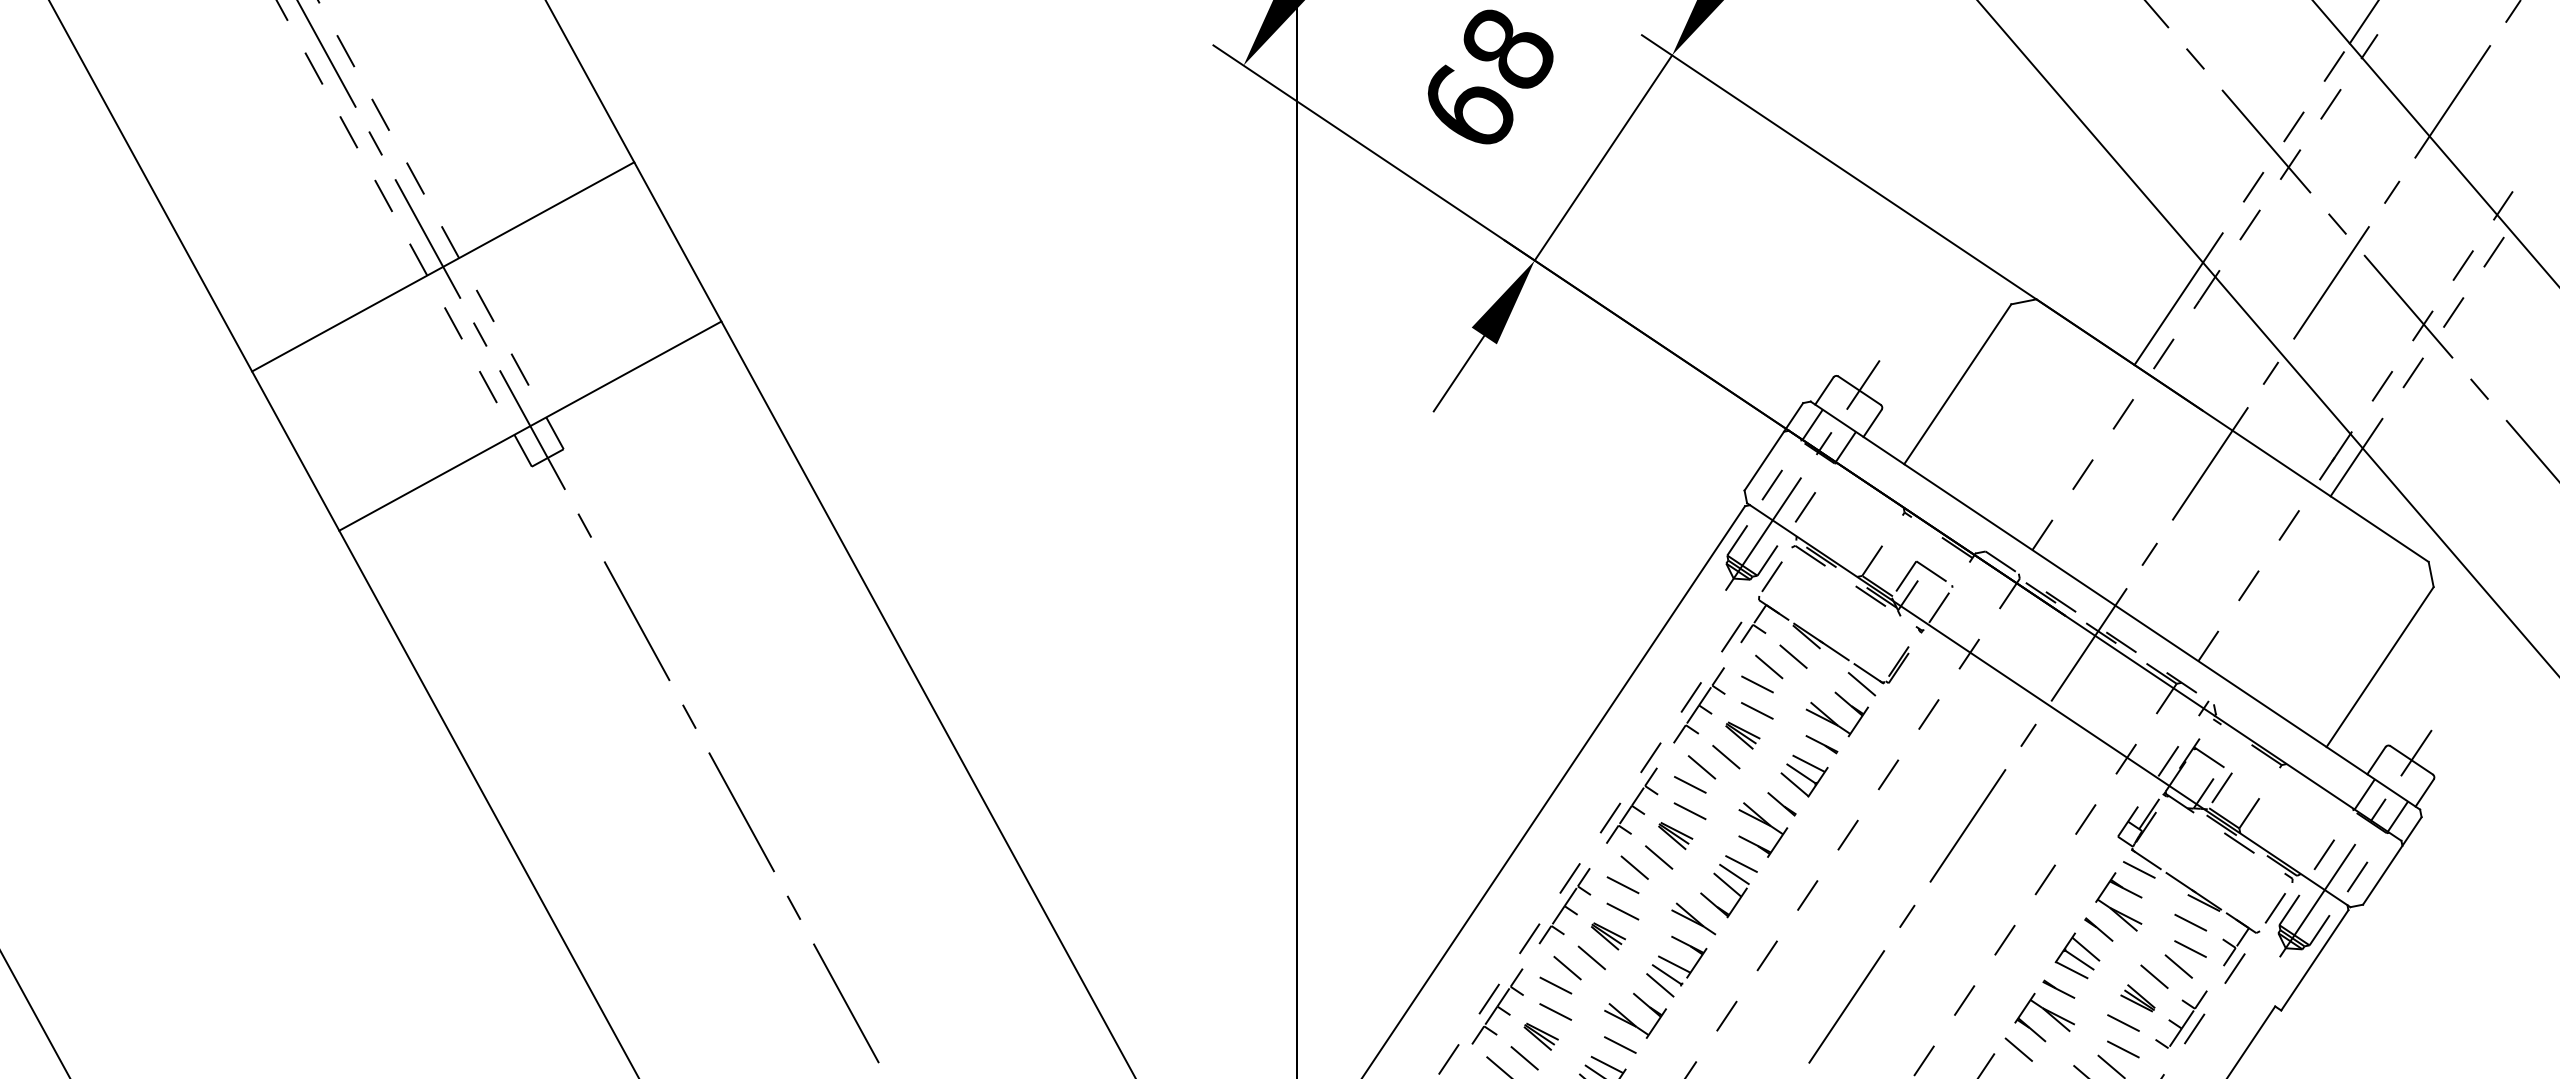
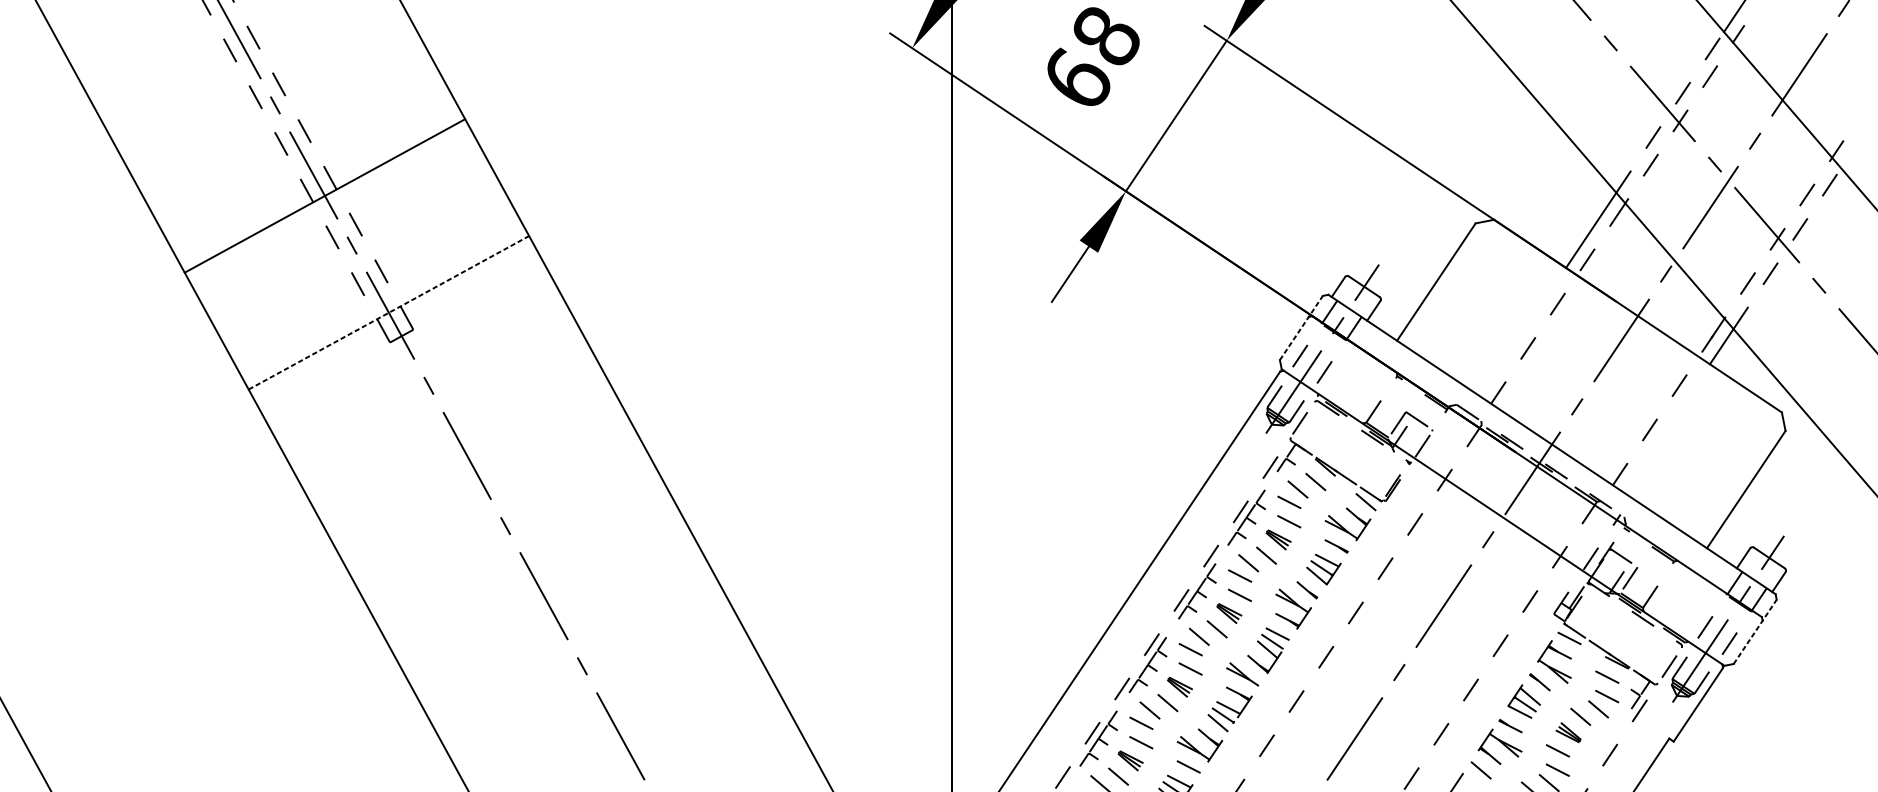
line: (530, 426) -> (389, 313), solid -> dashed
line: (1773, 446) -> (1301, 327), solid -> dashed
line: (2392, 860) -> (1755, 631), solid -> dashed
part: (2181, 1019) -> (1600, 748), removed

